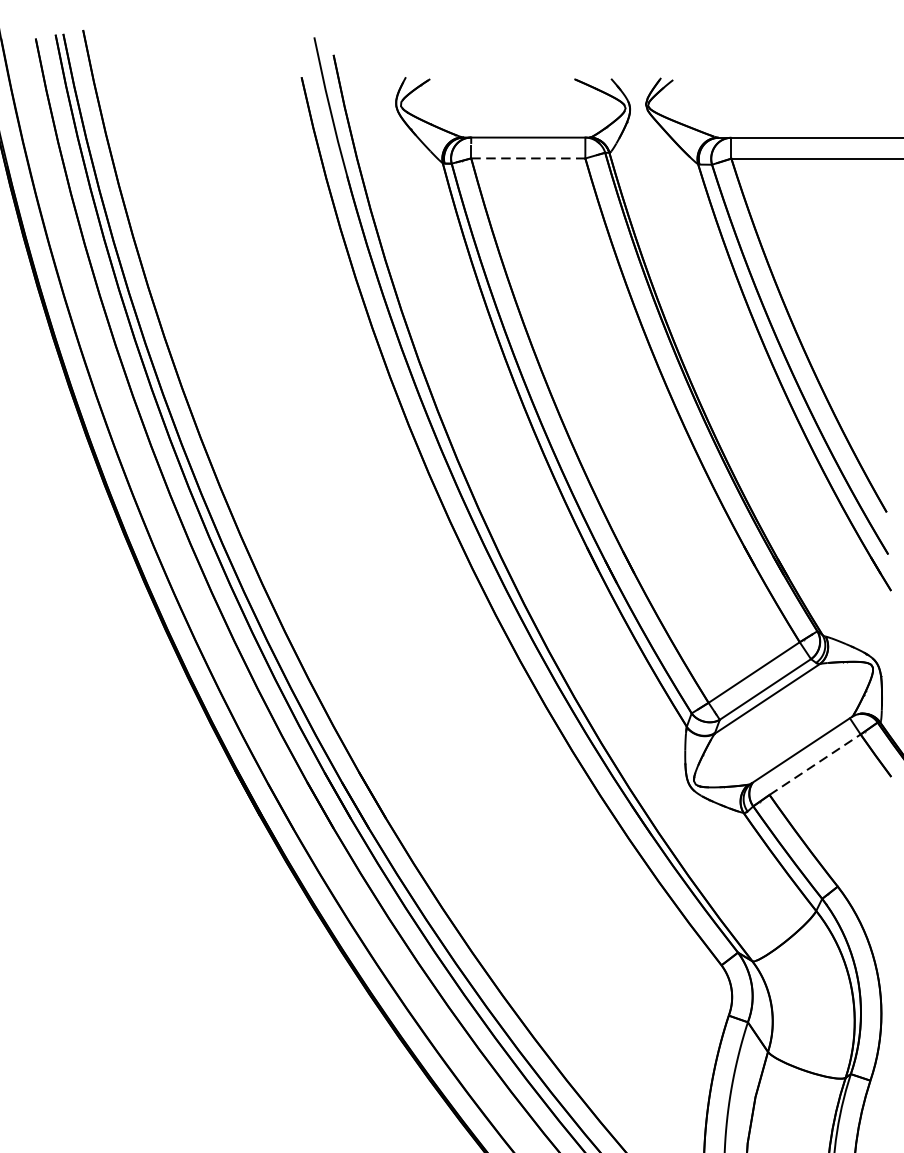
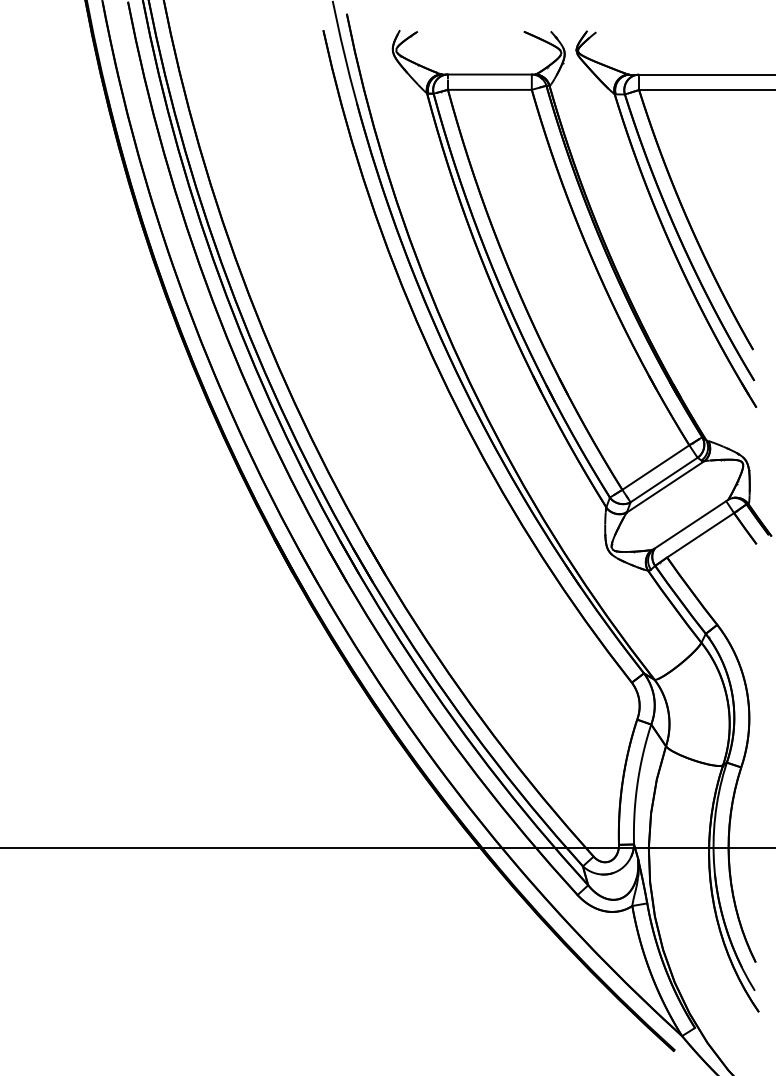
line: (527, 157) -> (489, 89), dashed -> solid
line: (816, 764) -> (701, 535), dashed -> solid

